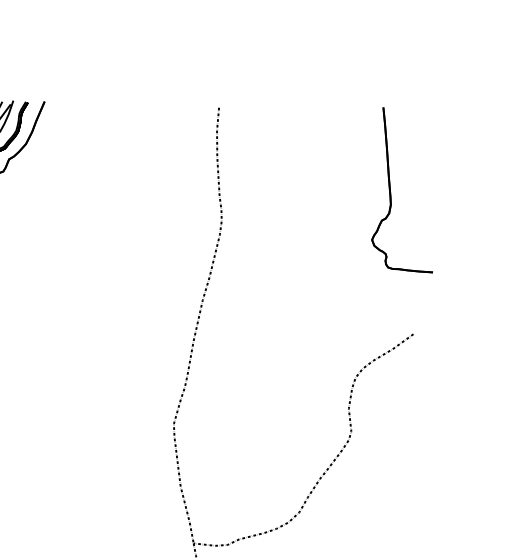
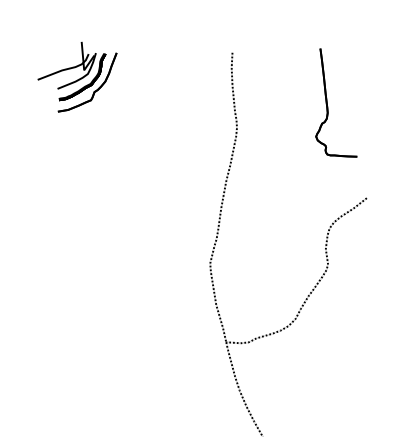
part: (392, 195) -> (328, 106), moved

